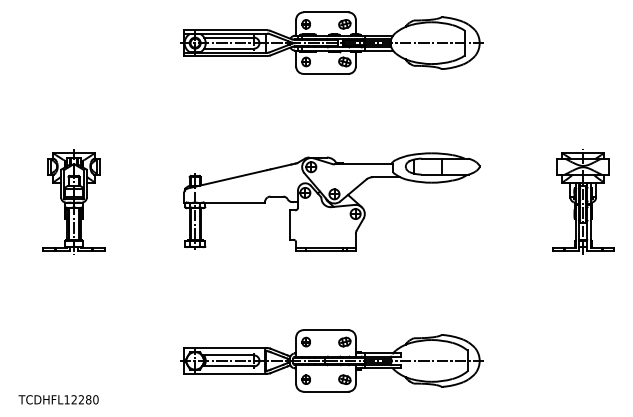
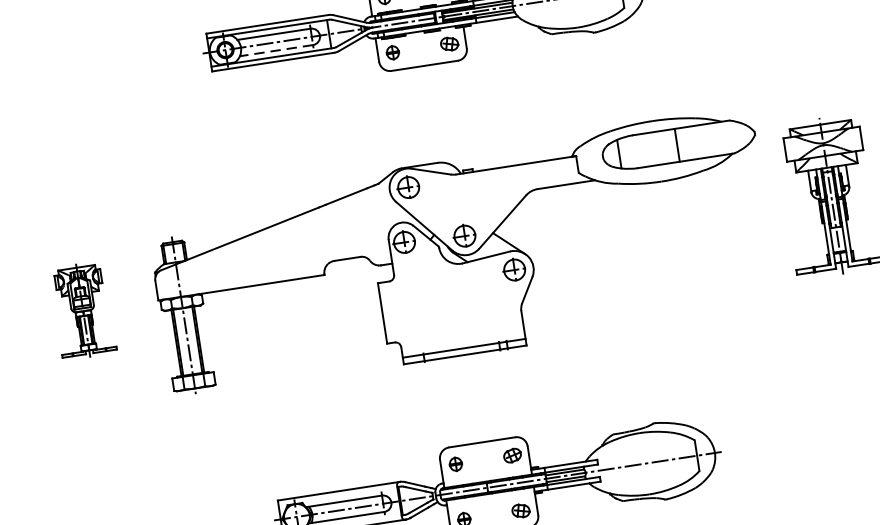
line: (229, 48) -> (277, 50), solid -> dashed
part: (73, 201) -> (82, 310), size x0.6
part: (331, 201) -> (461, 252), size x1.4

